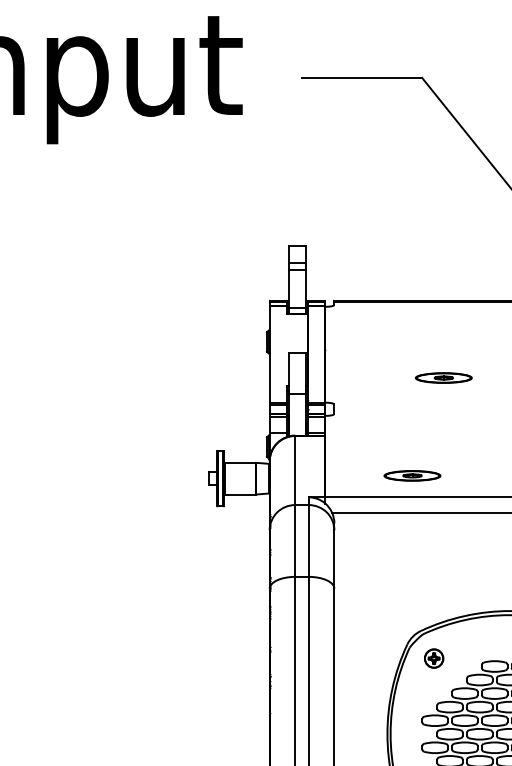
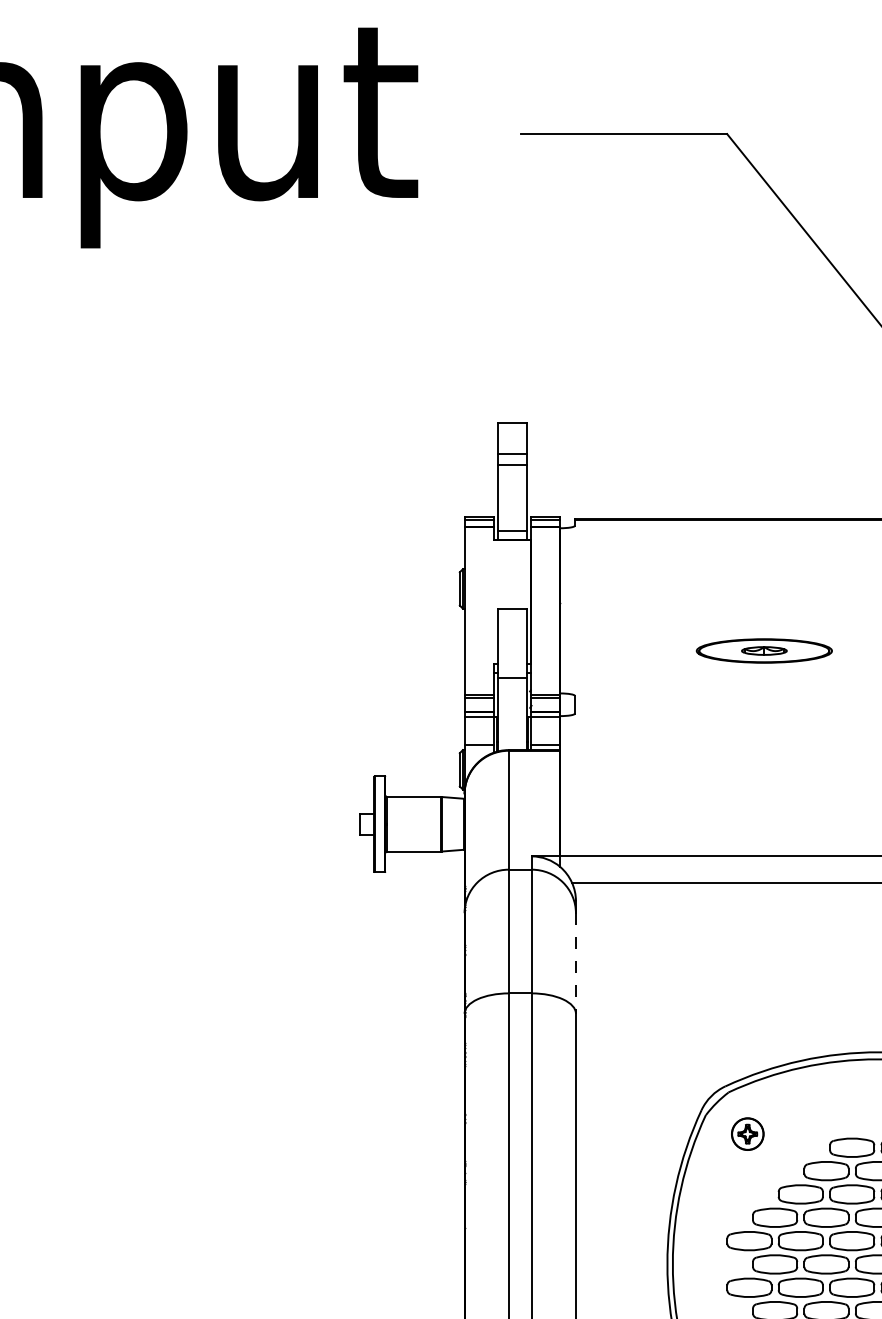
part: (443, 377) -> (763, 650), size x1.4
part: (412, 475) -> (710, 818), removed
line: (334, 559) -> (576, 963), solid -> dashed

